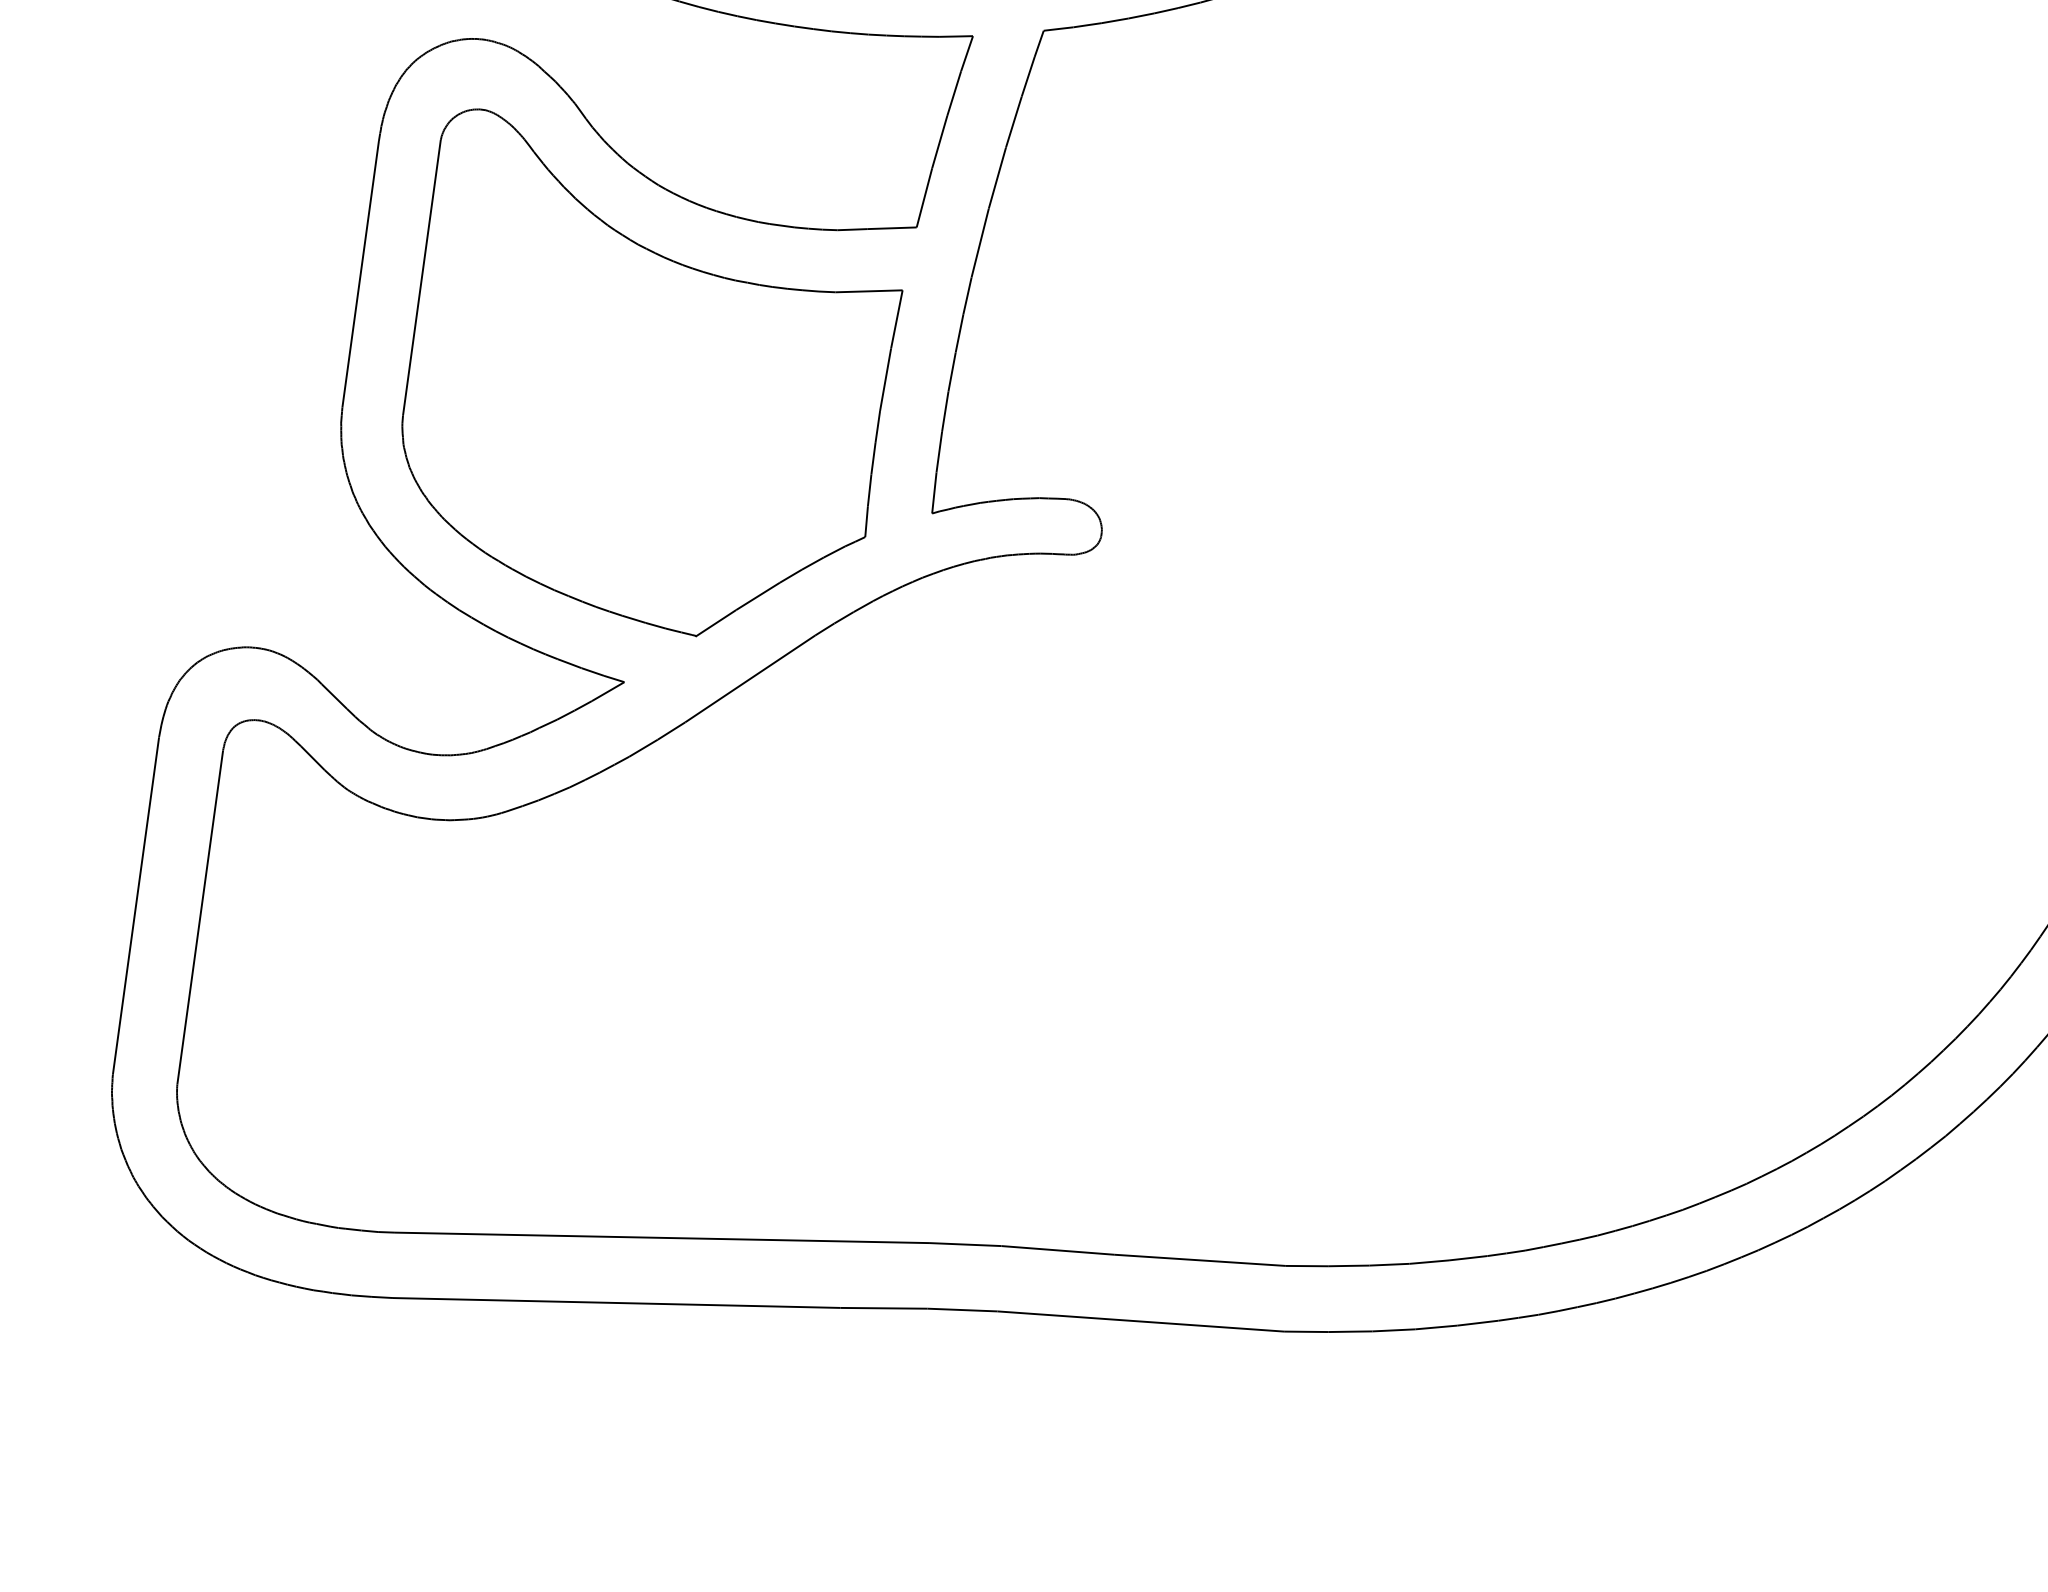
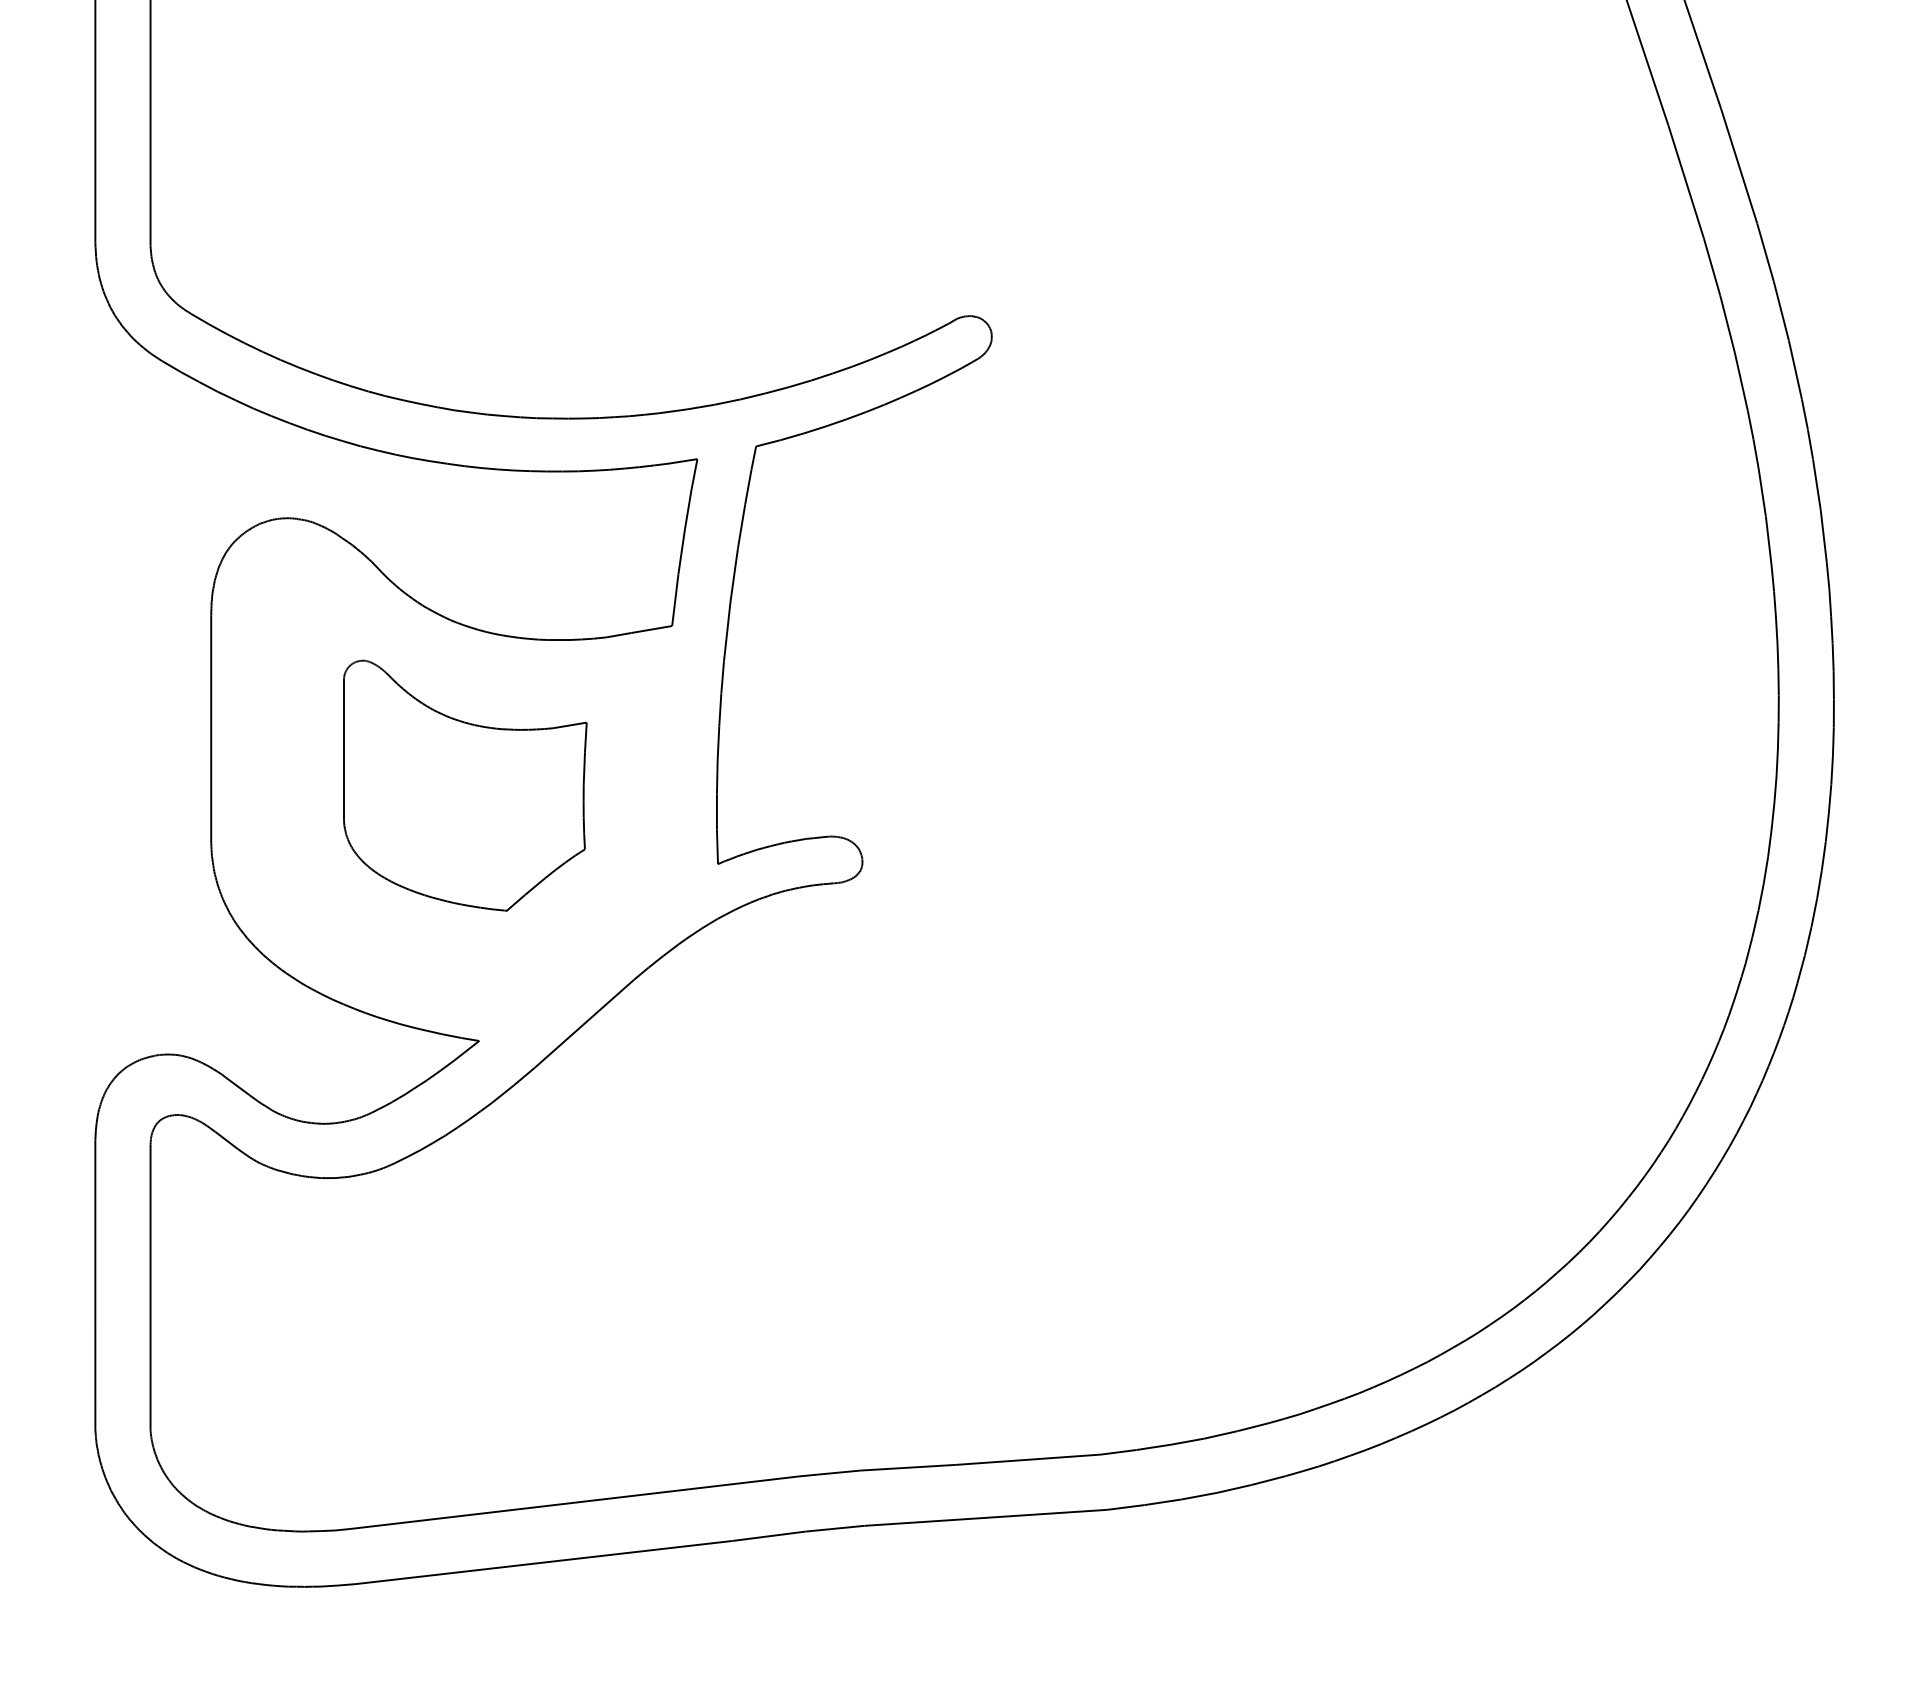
part: (649, 380) -> (465, 785), size x0.6

